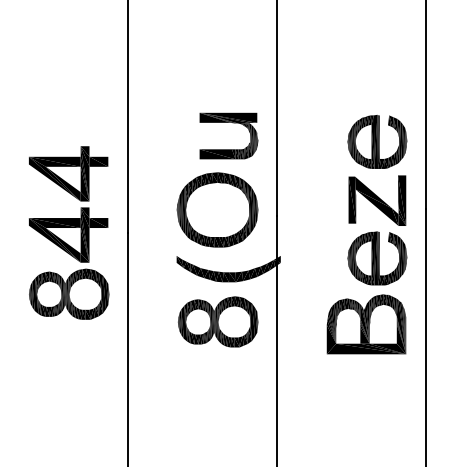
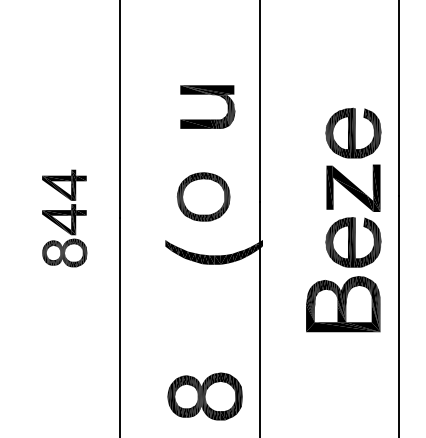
part: (232, 123) -> (211, 95), moved
part: (217, 209) -> (203, 196), size x0.7
part: (69, 232) -> (64, 218), size x0.6
part: (218, 321) -> (205, 396), moved

